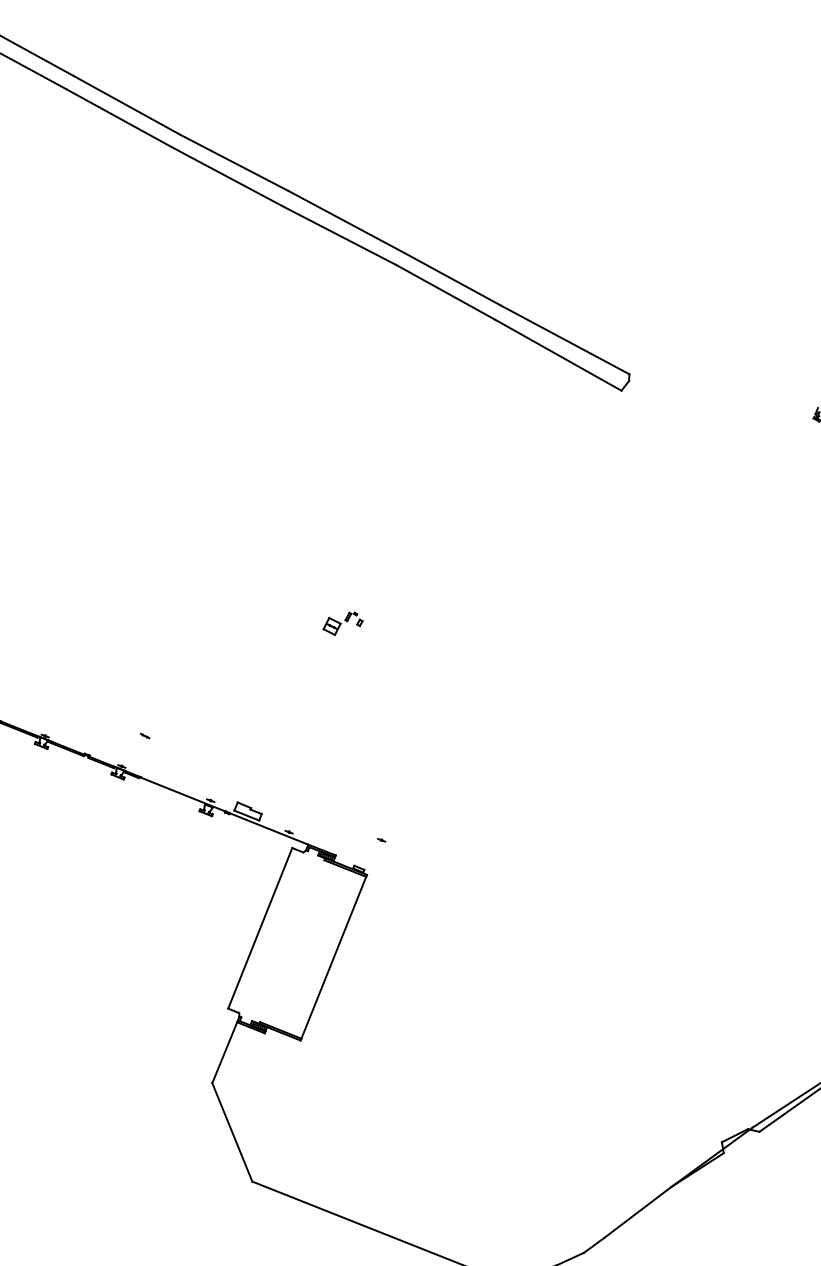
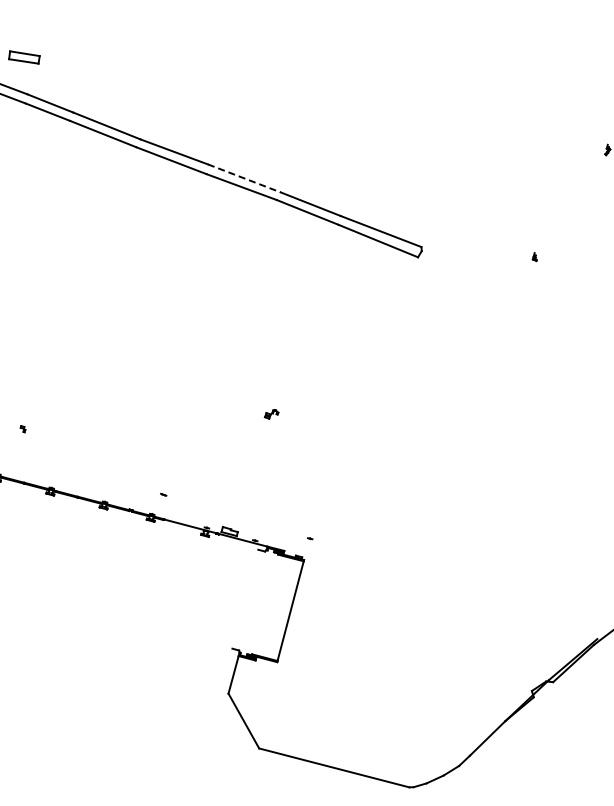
line: (346, 222) -> (244, 178), solid -> dashed
part: (342, 623) -> (271, 414), size x0.6
line: (260, 927) -> (245, 598), removed

